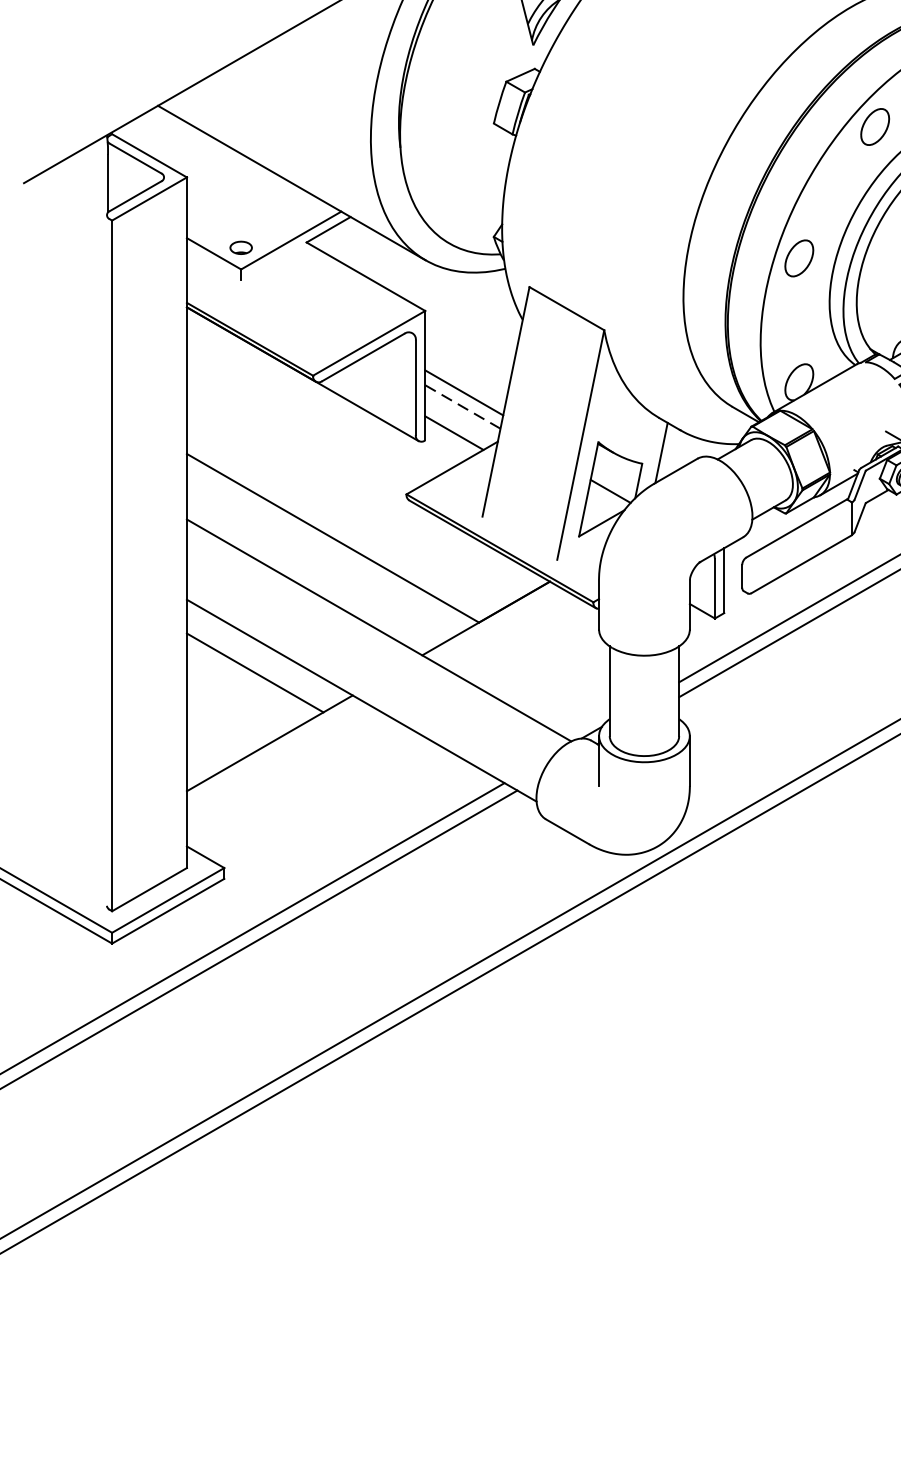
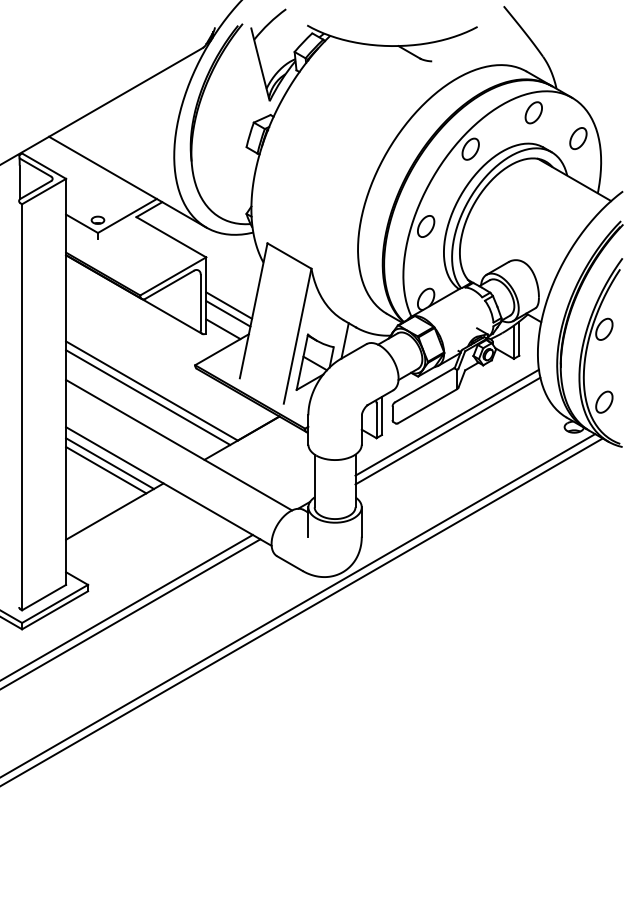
line: (463, 406) -> (228, 313), dashed -> solid
line: (327, 549) -> (148, 397), added
line: (260, 661) -> (109, 463), added

